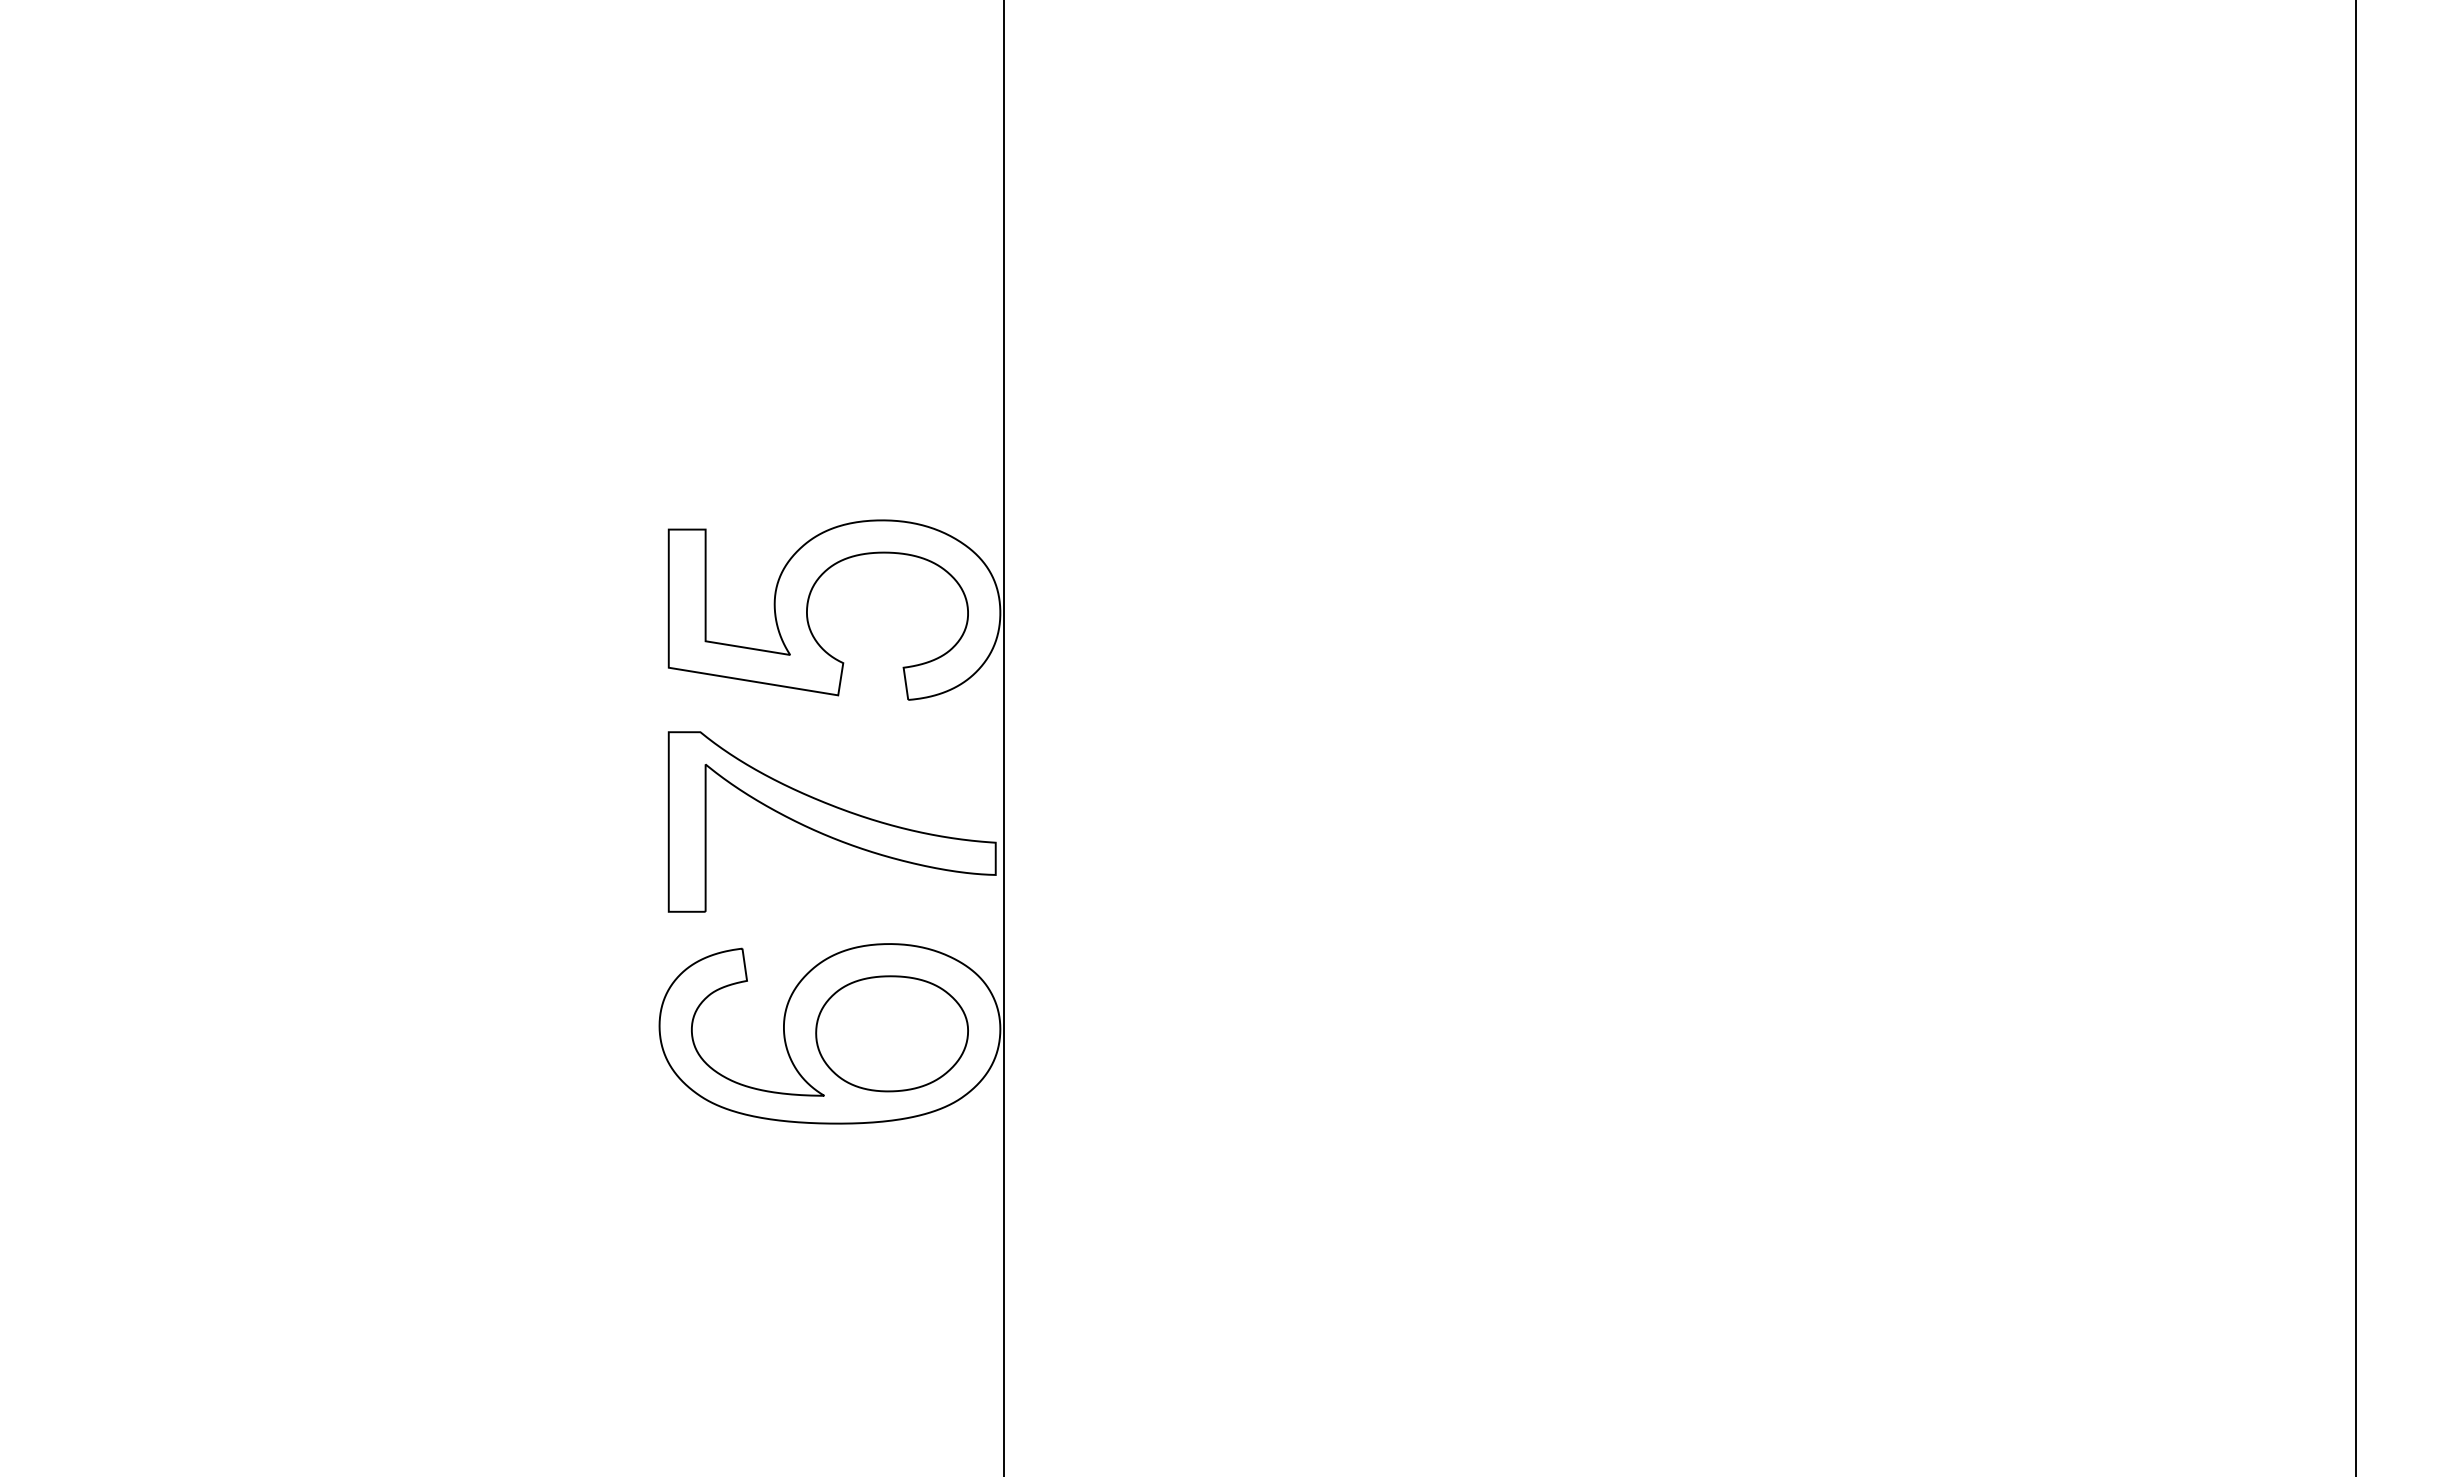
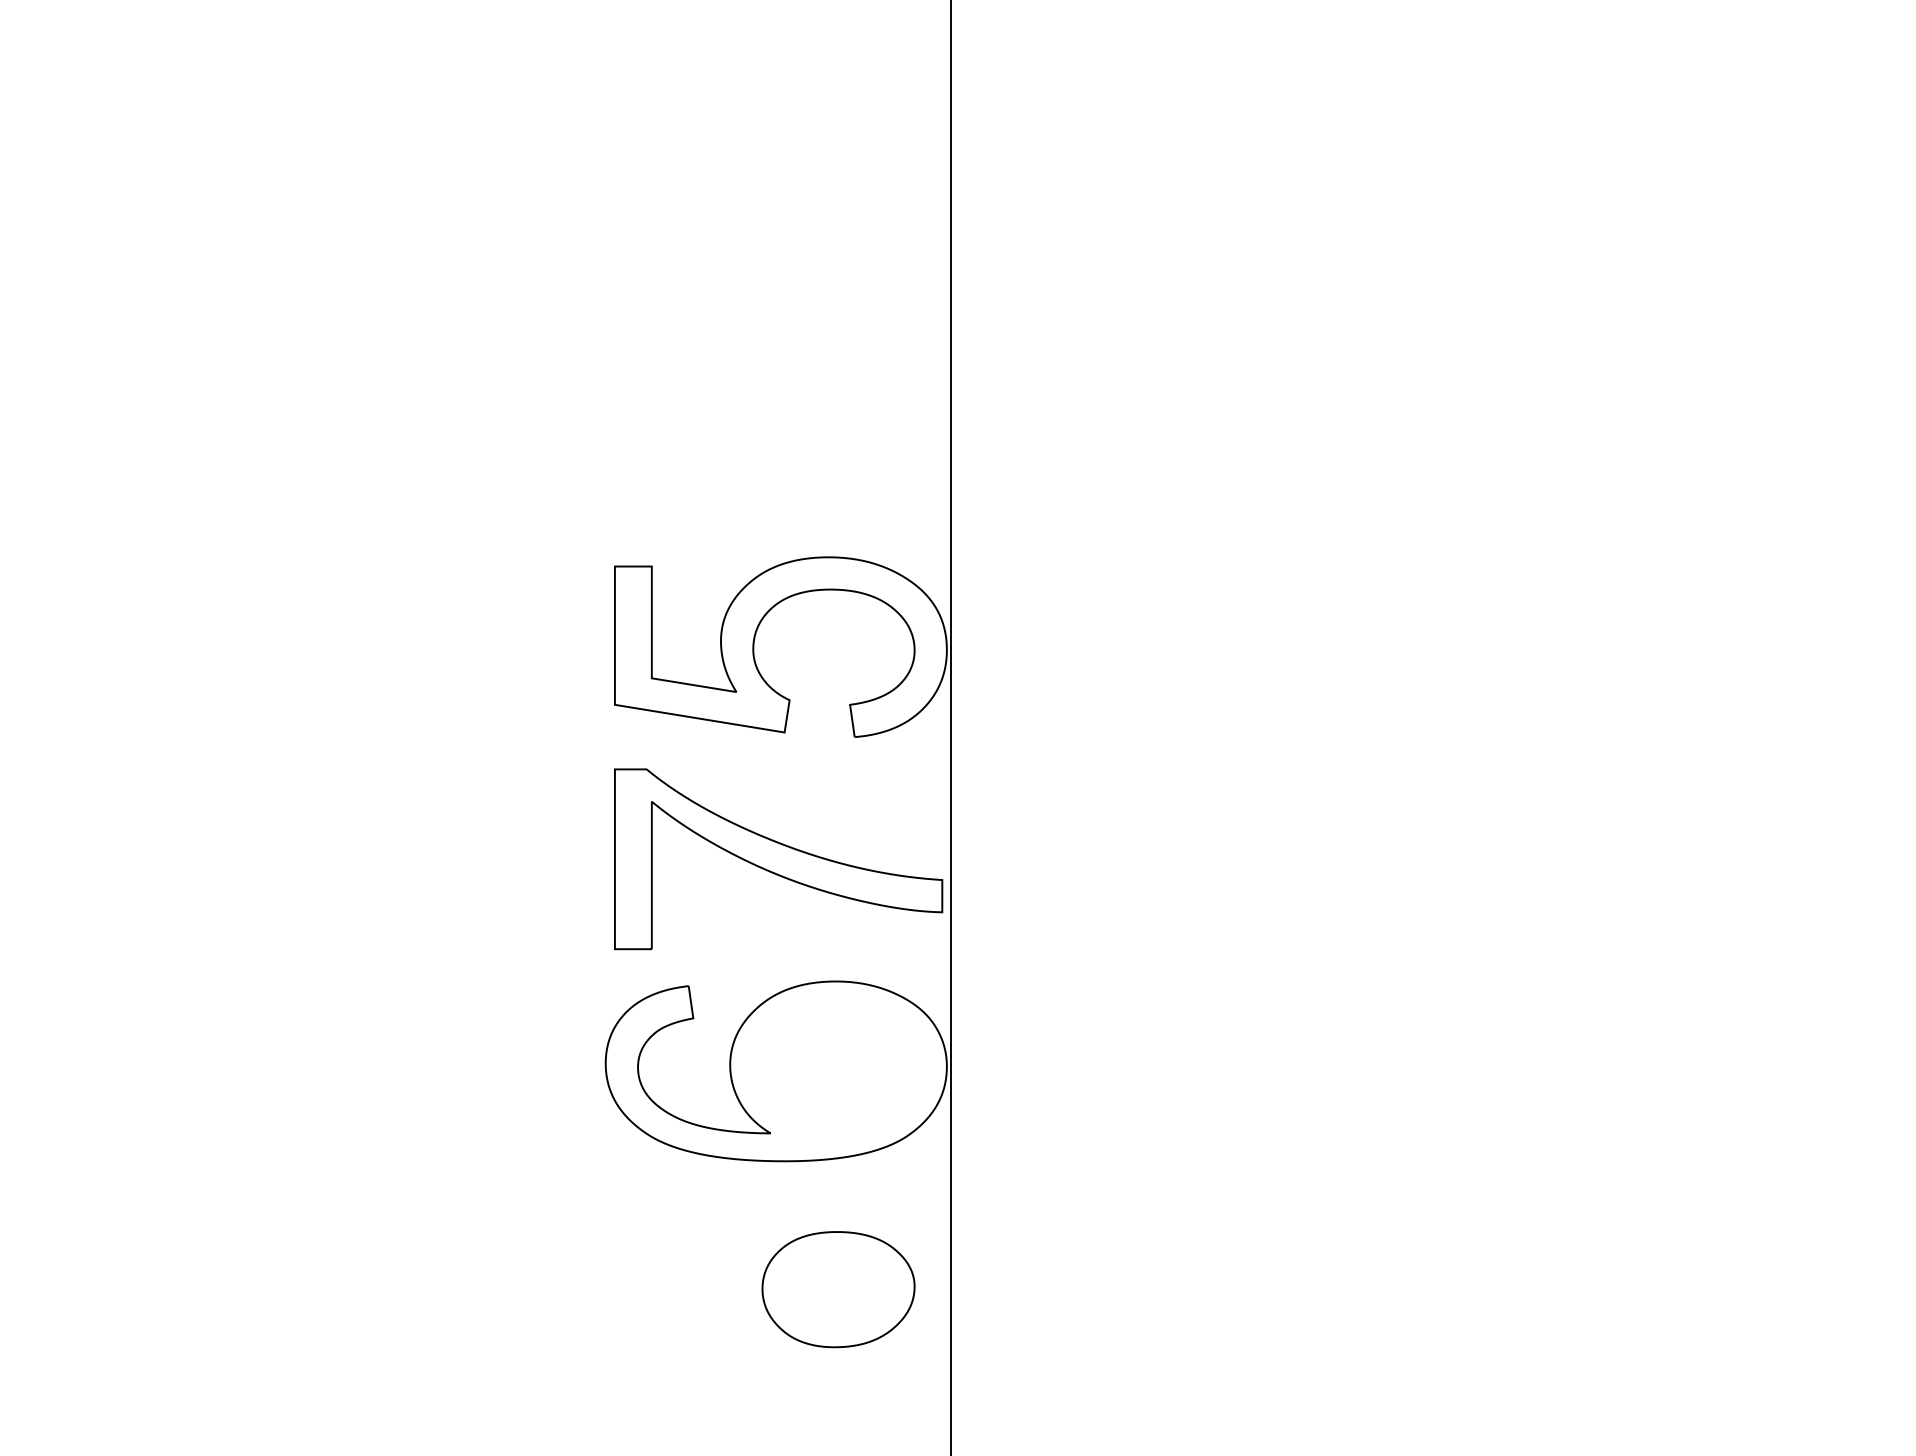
part: (891, 1033) -> (837, 1289), moved

